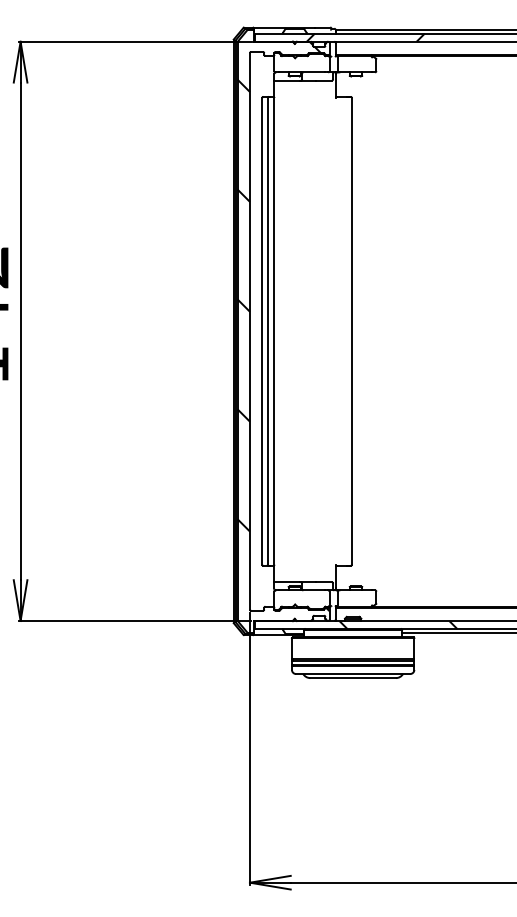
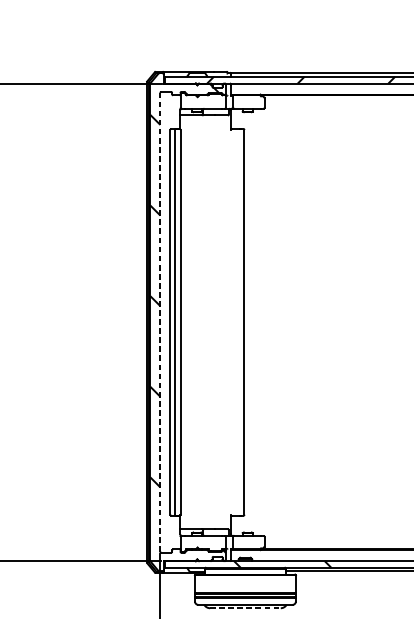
line: (249, 330) -> (159, 321), solid -> dashed
line: (353, 678) -> (245, 608), solid -> dashed

